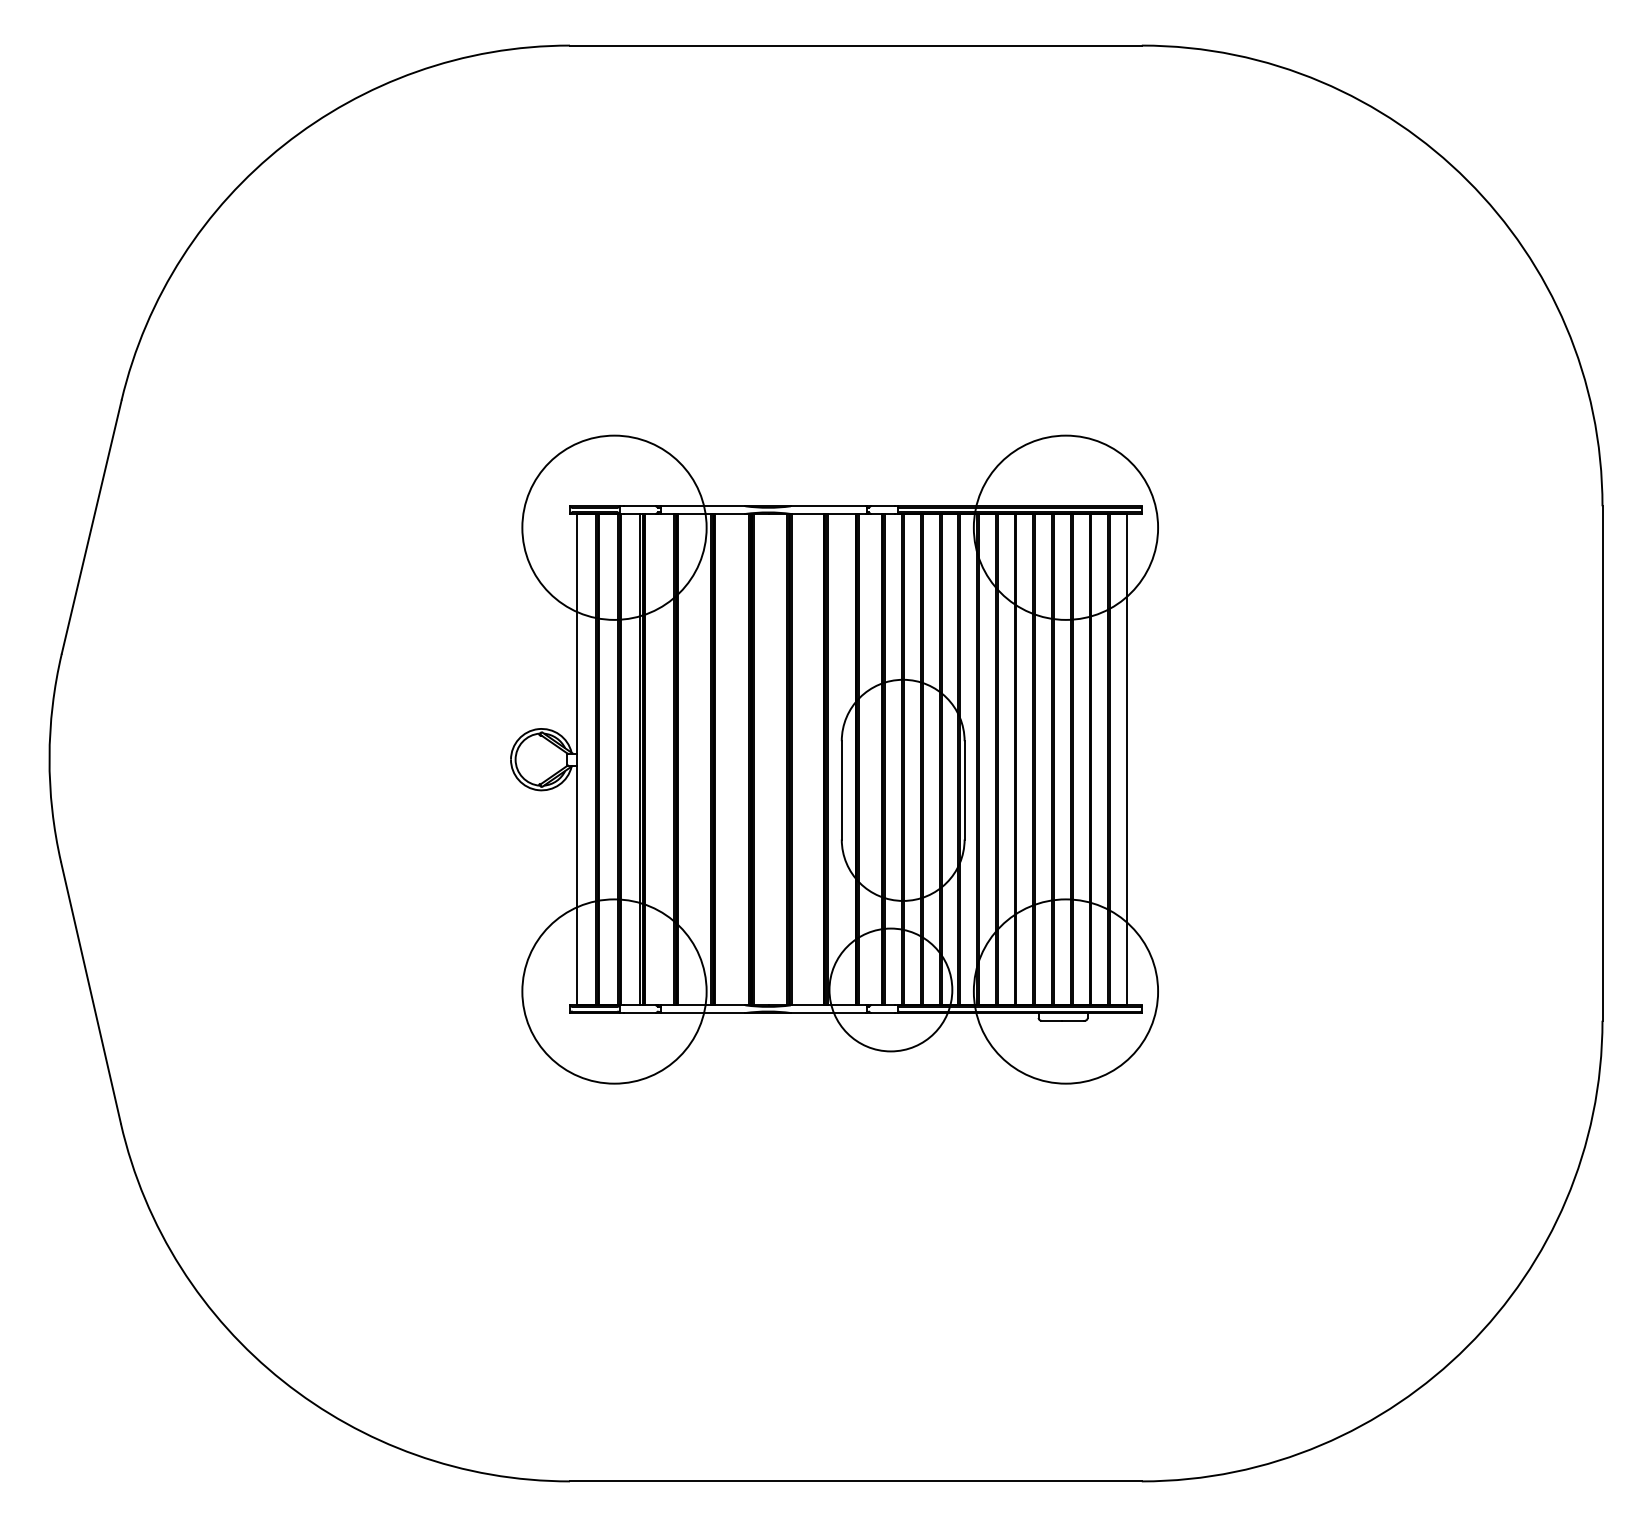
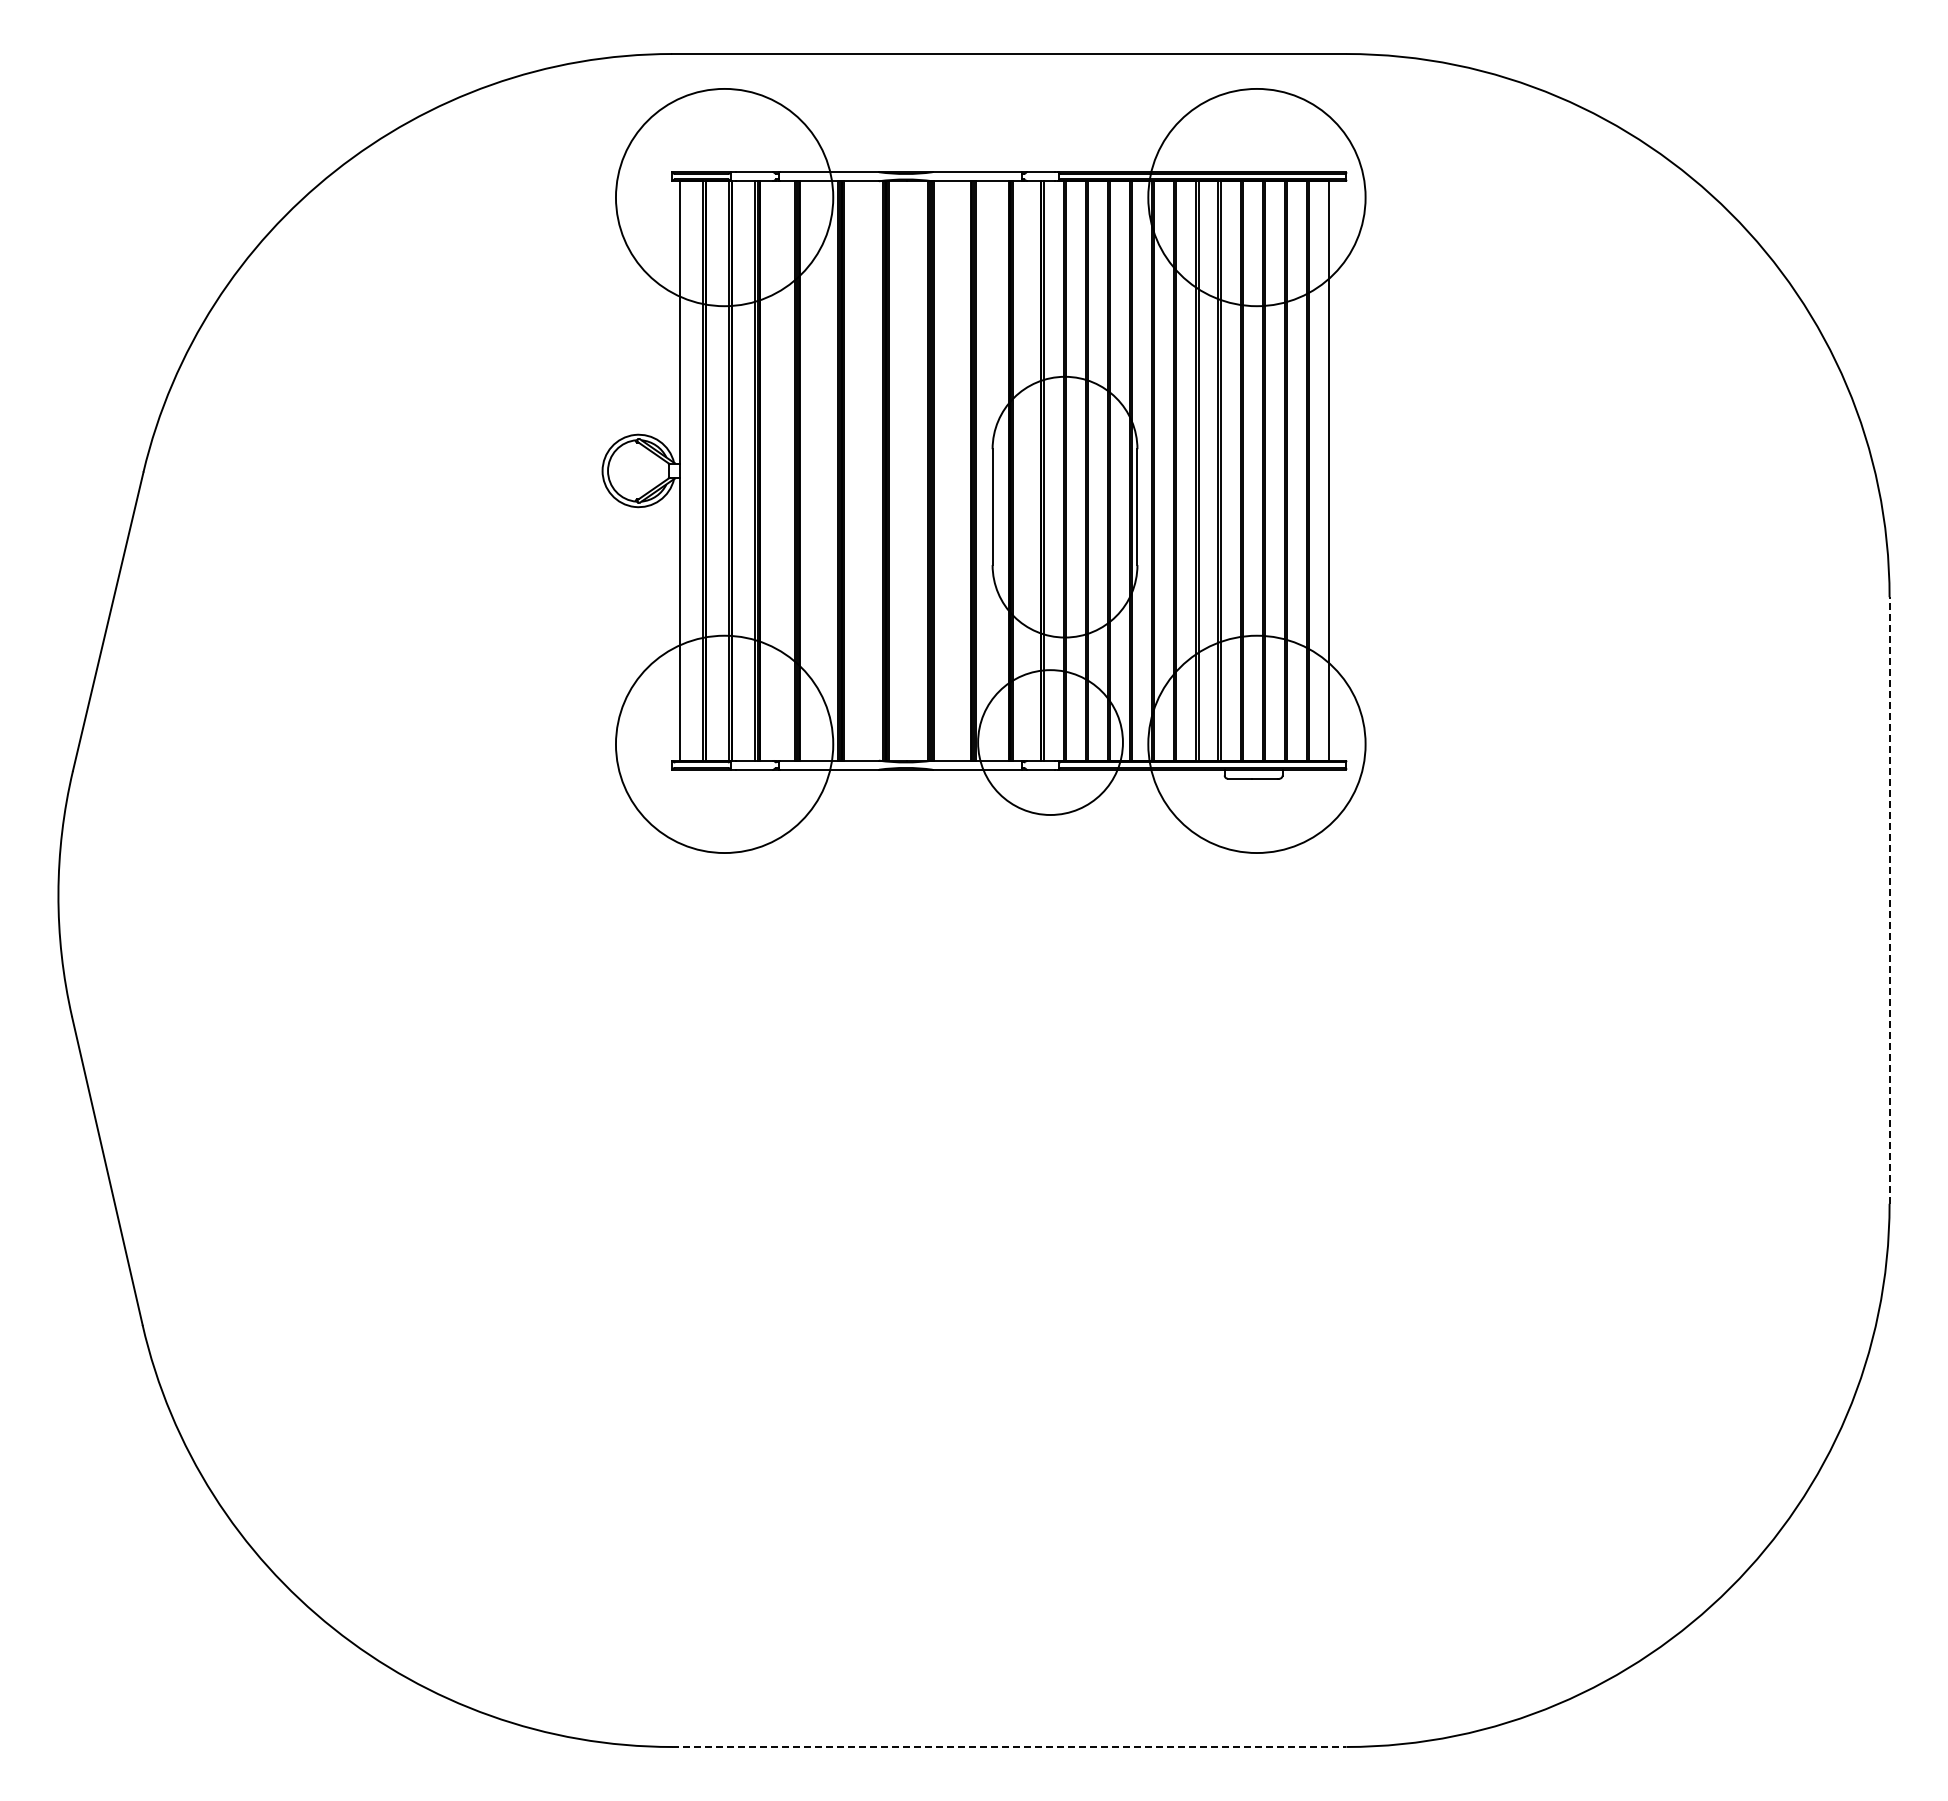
part: (834, 759) -> (983, 470), moved
line: (1602, 763) -> (1889, 900), solid -> dashed
line: (856, 1480) -> (1009, 1746), solid -> dashed

